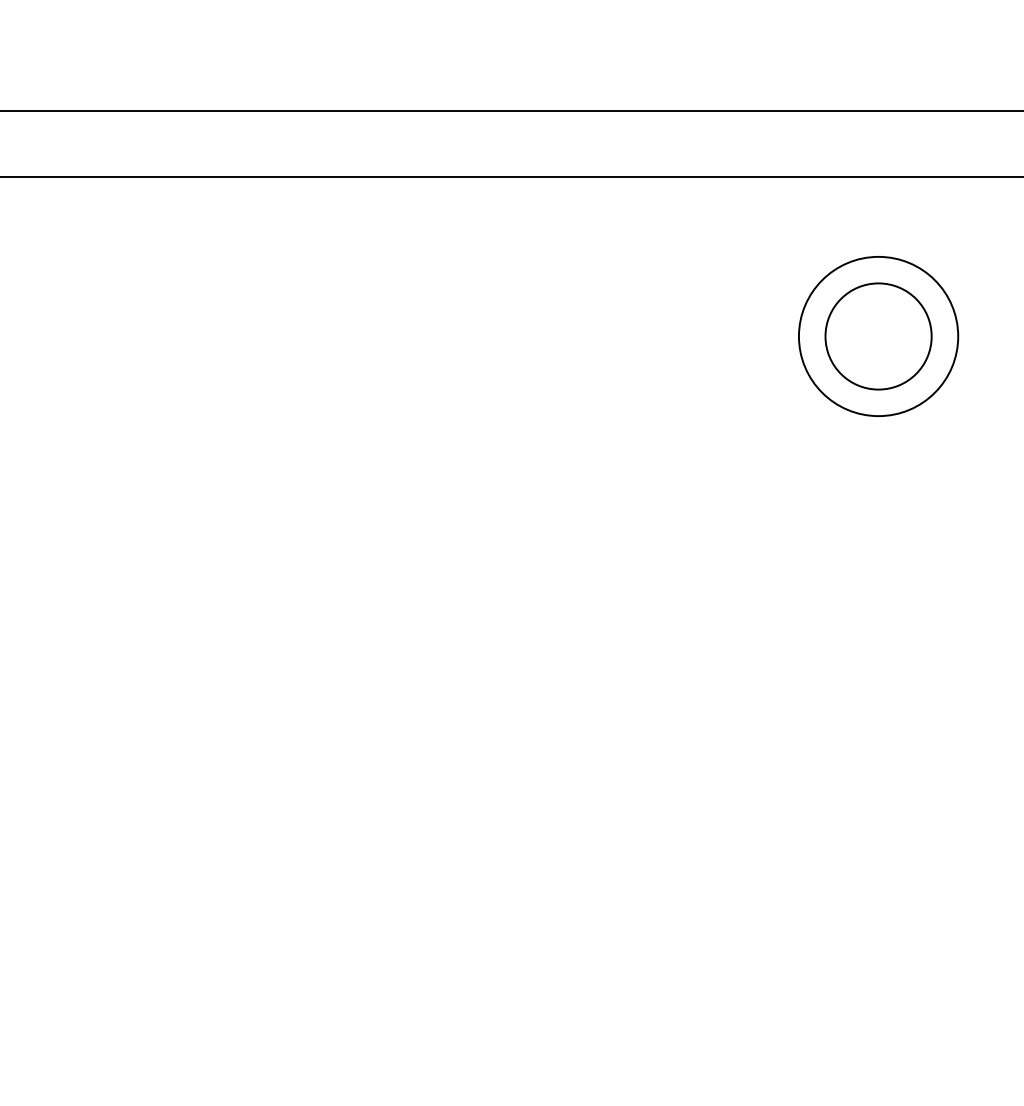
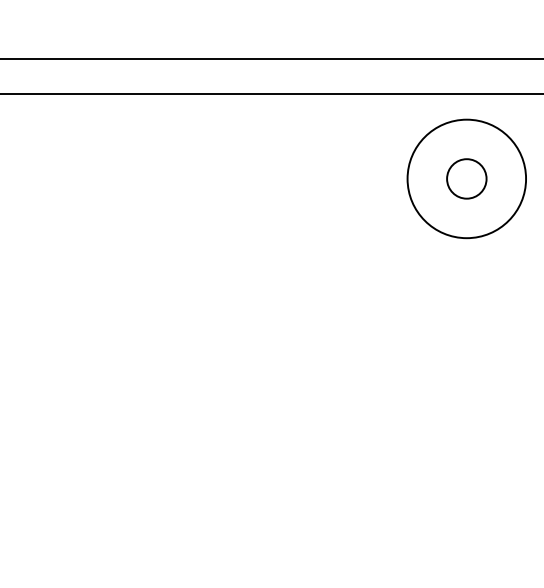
circle: (877, 335) -> (466, 178), size x0.7
circle: (877, 335) -> (466, 178), size x1.4

